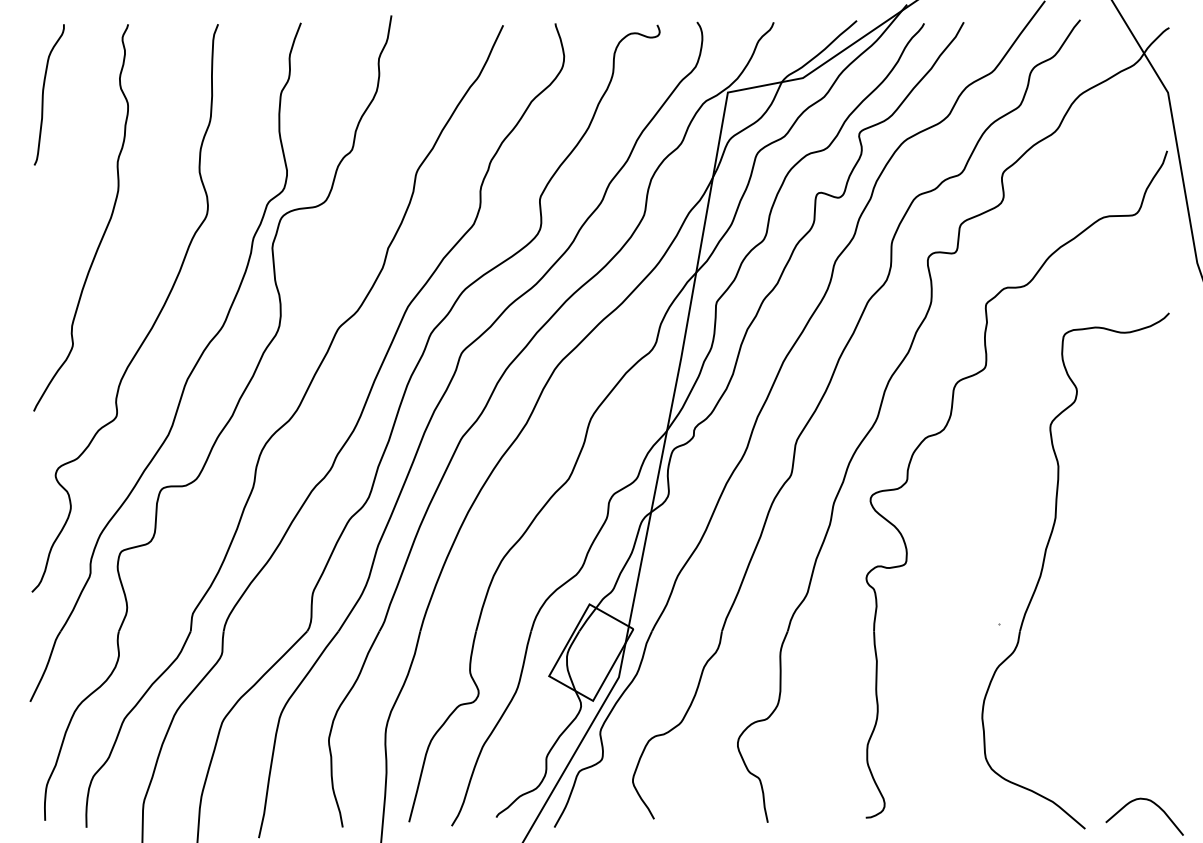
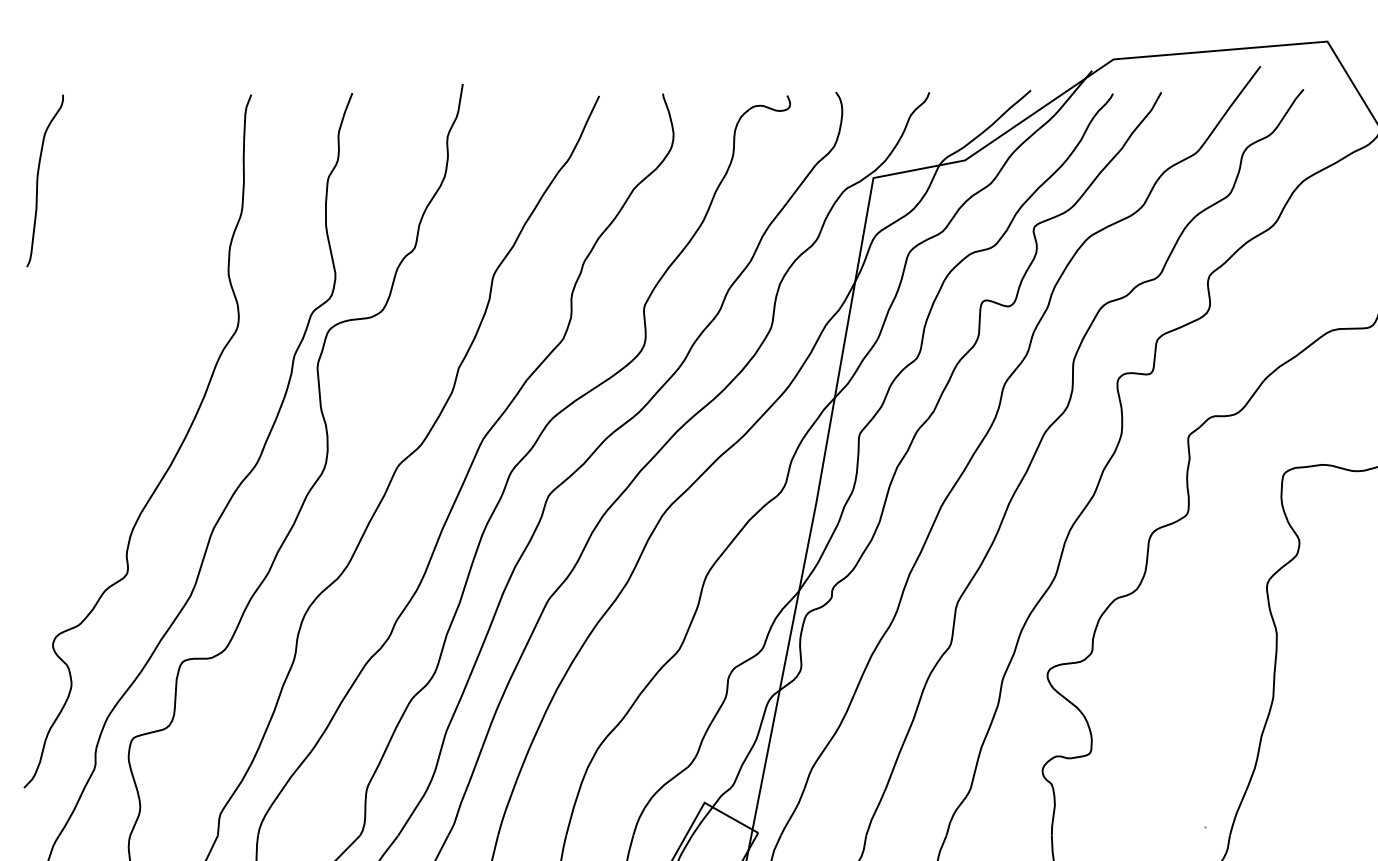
curve: (106, 225) -> (115, 340), removed

